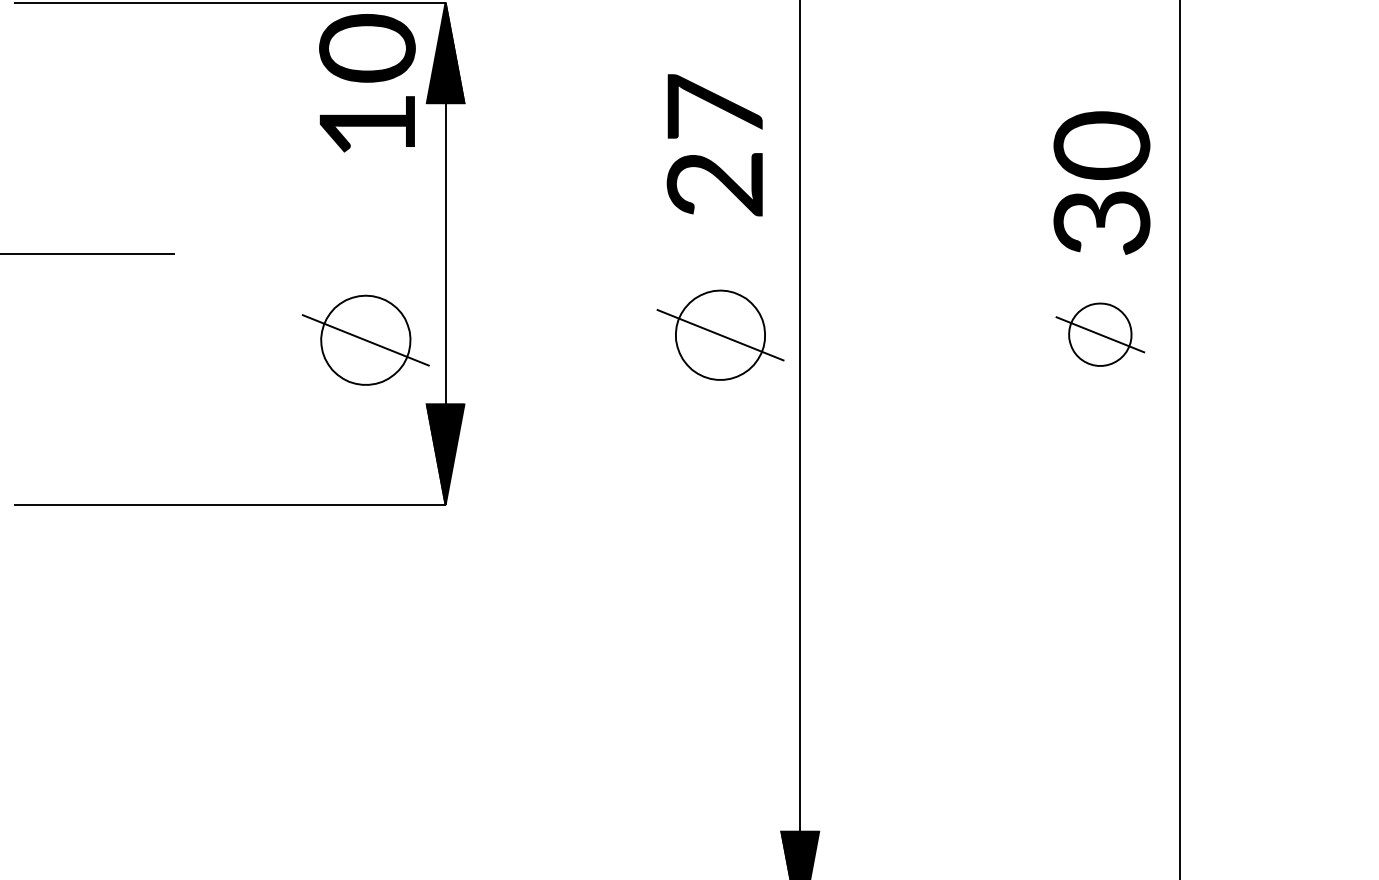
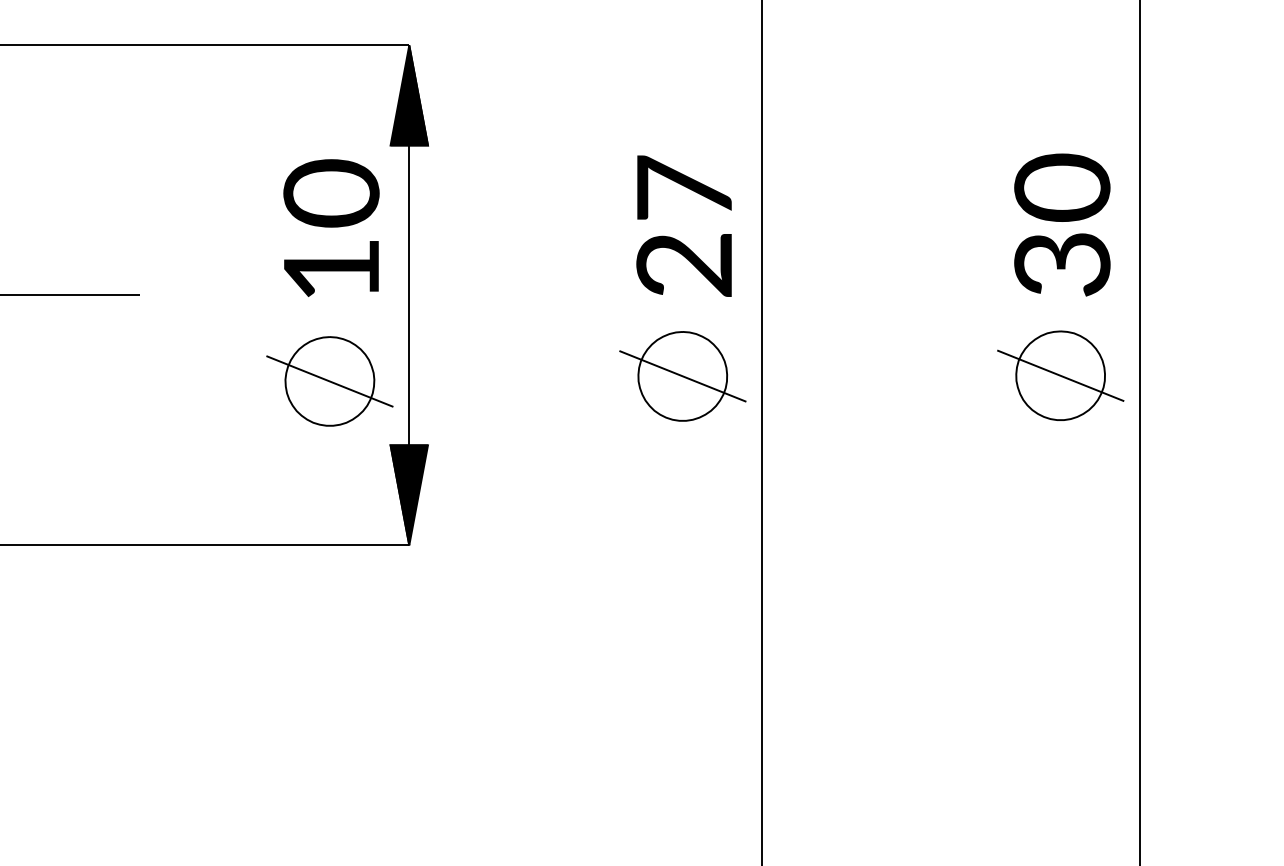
text: (367, 83) -> (331, 228), moved
text: (714, 145) -> (683, 226), moved
part: (1100, 334) -> (1060, 375), size x1.43

